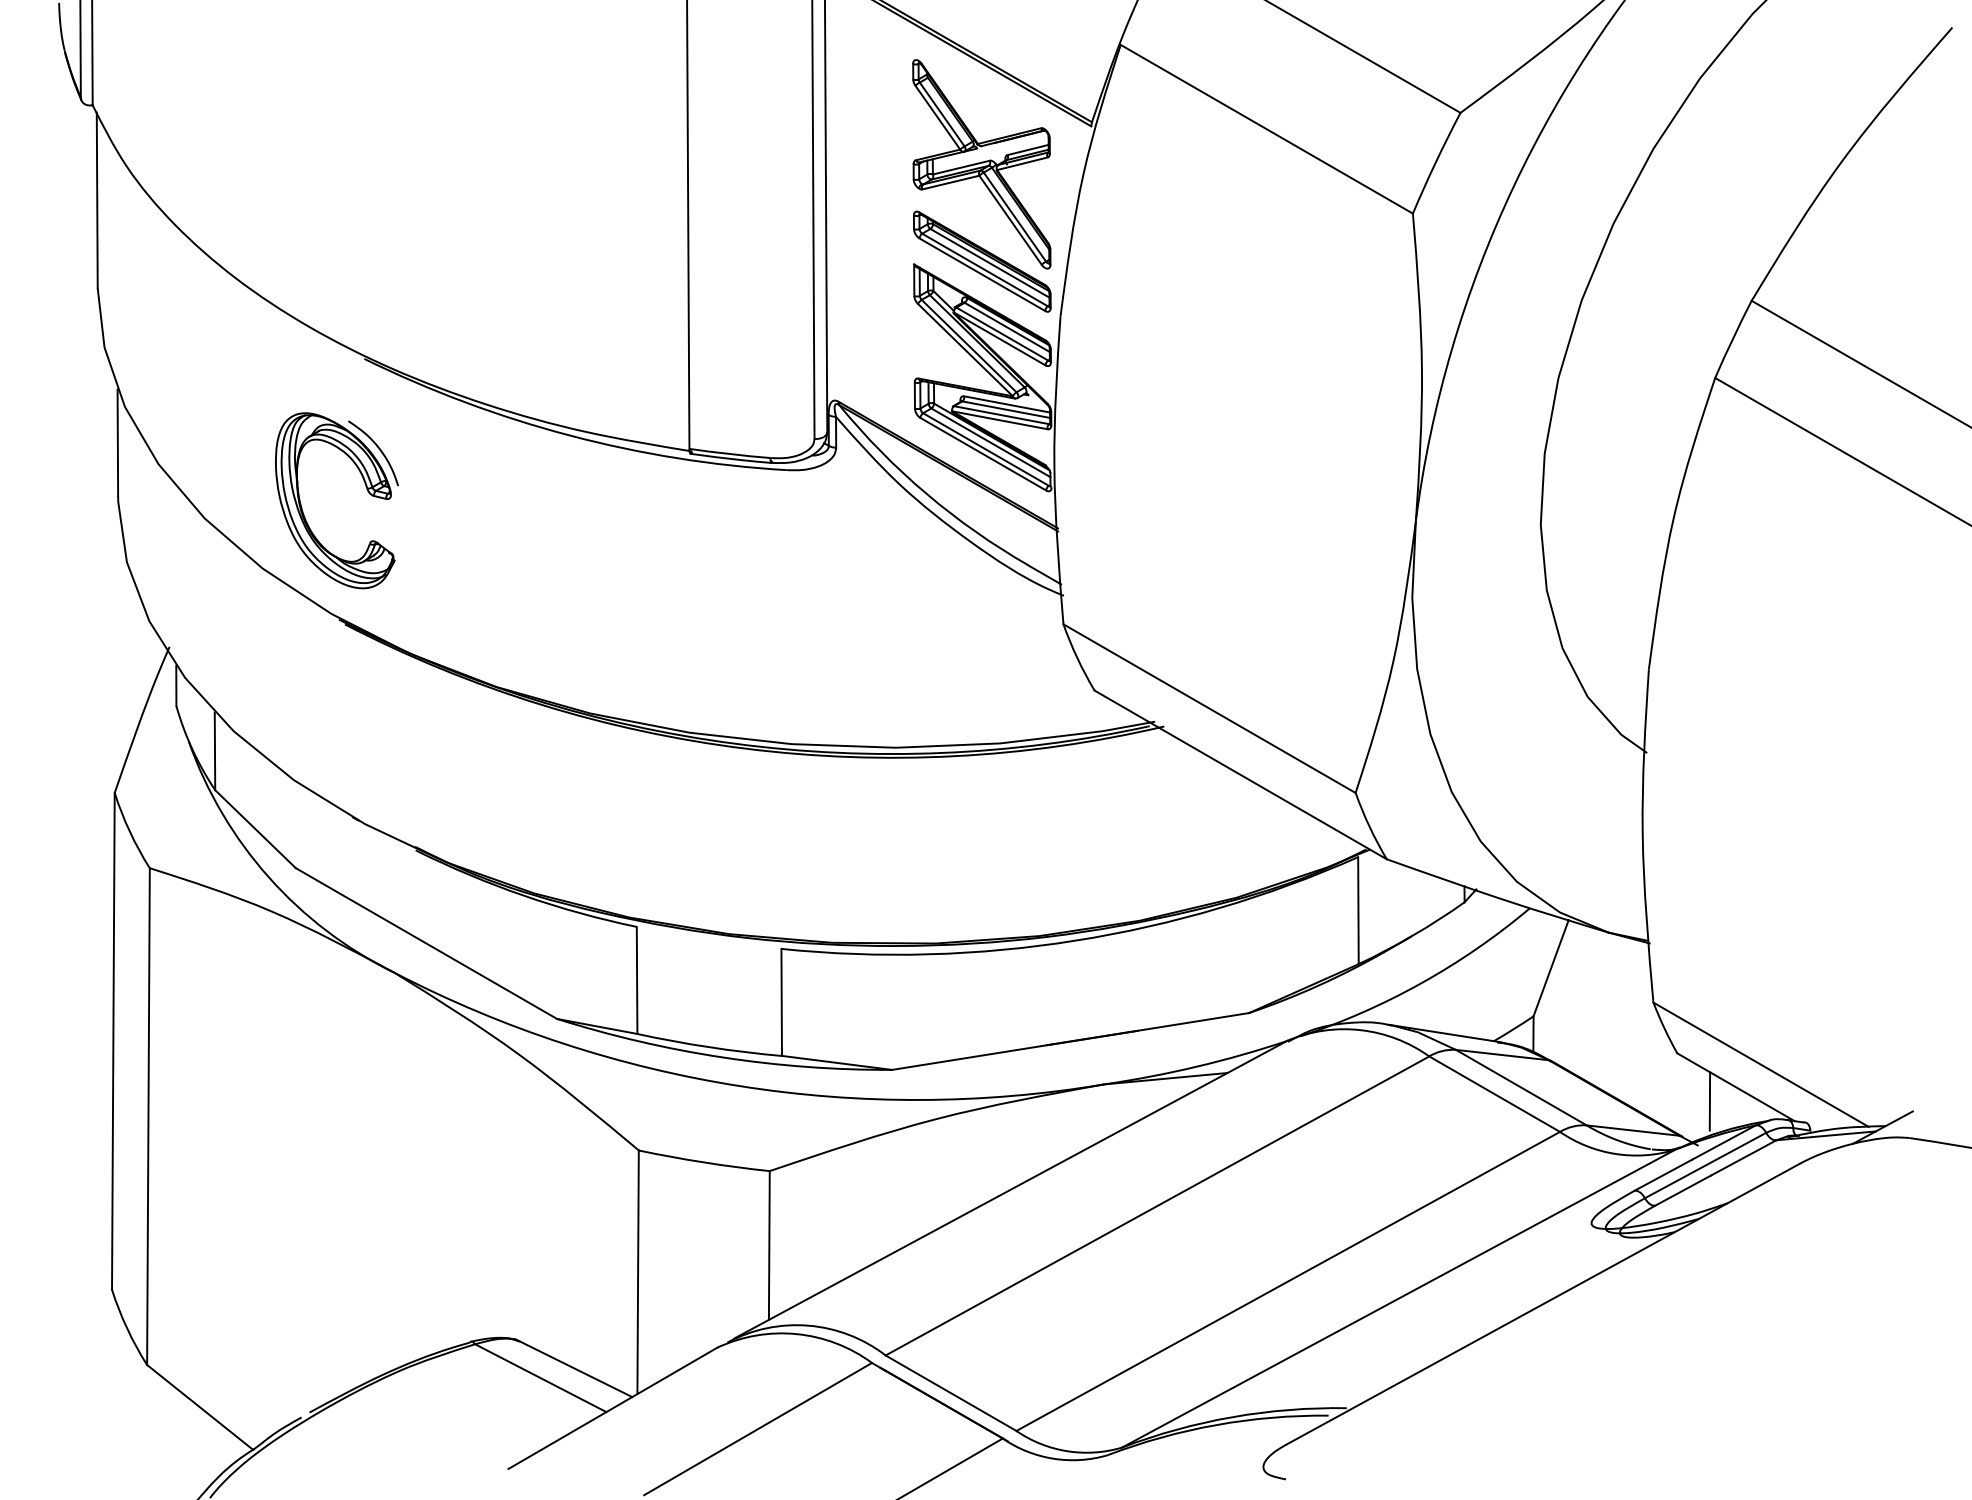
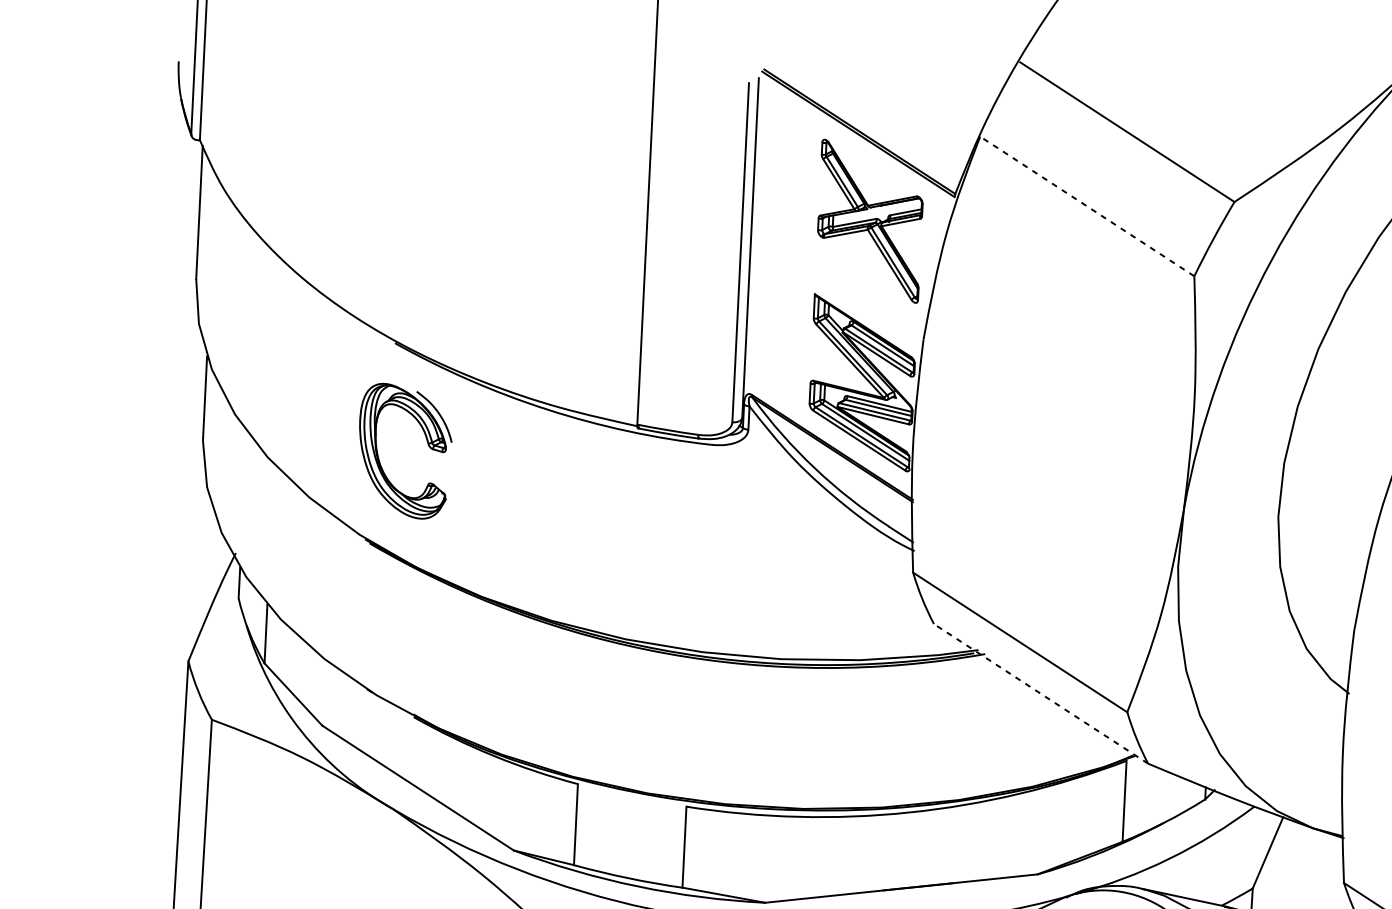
line: (1266, 129) -> (1087, 206), solid -> dashed
part: (982, 261) -> (866, 294), removed
part: (366, 489) -> (427, 444), moved
line: (1240, 774) -> (1040, 693), solid -> dashed

